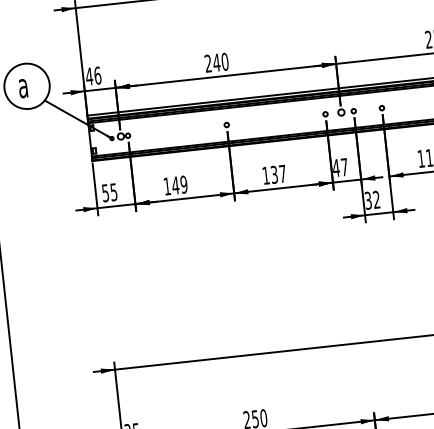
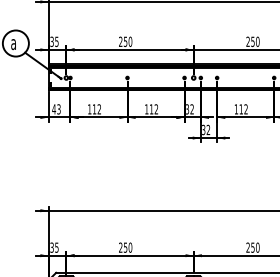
text: (216, 62) -> (125, 41), 240 -> 250
text: (93, 75) -> (54, 41), 46 -> 35
text: (340, 167) -> (189, 109), 47 -> 32
text: (277, 174) -> (153, 109), 137 -> 112
text: (179, 185) -> (96, 109), 149 -> 112
text: (109, 192) -> (56, 109), 55 -> 43

